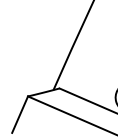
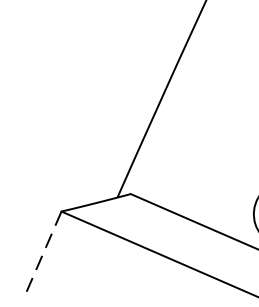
line: (20, 114) -> (44, 251), solid -> dashed

